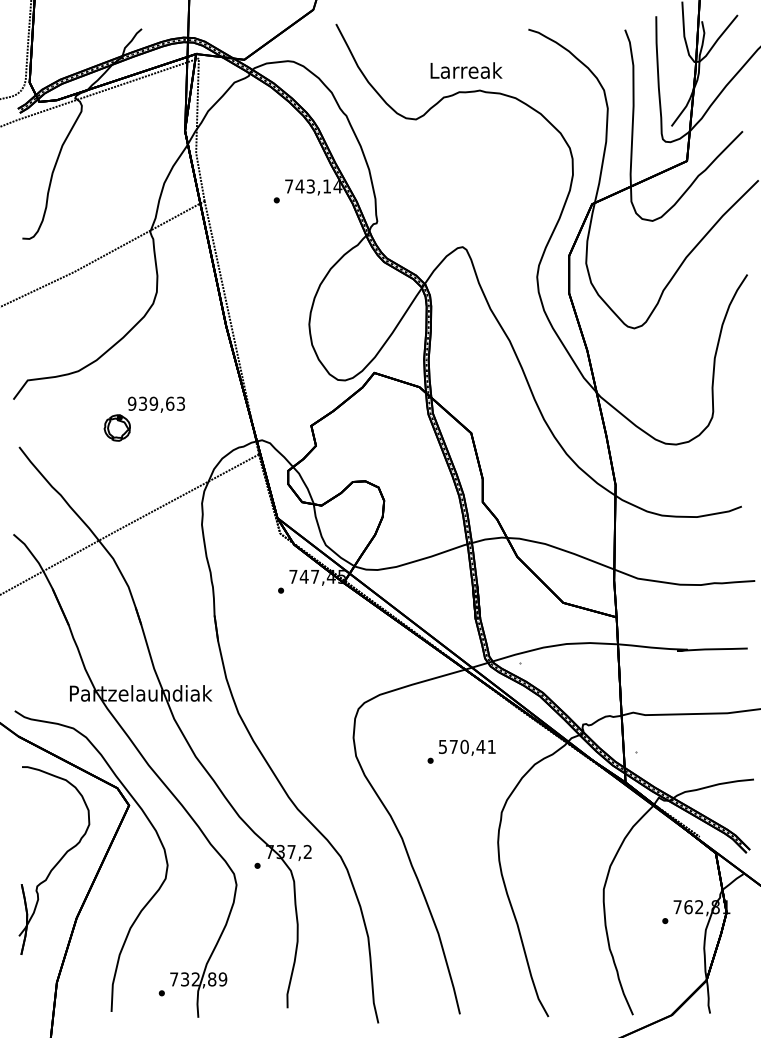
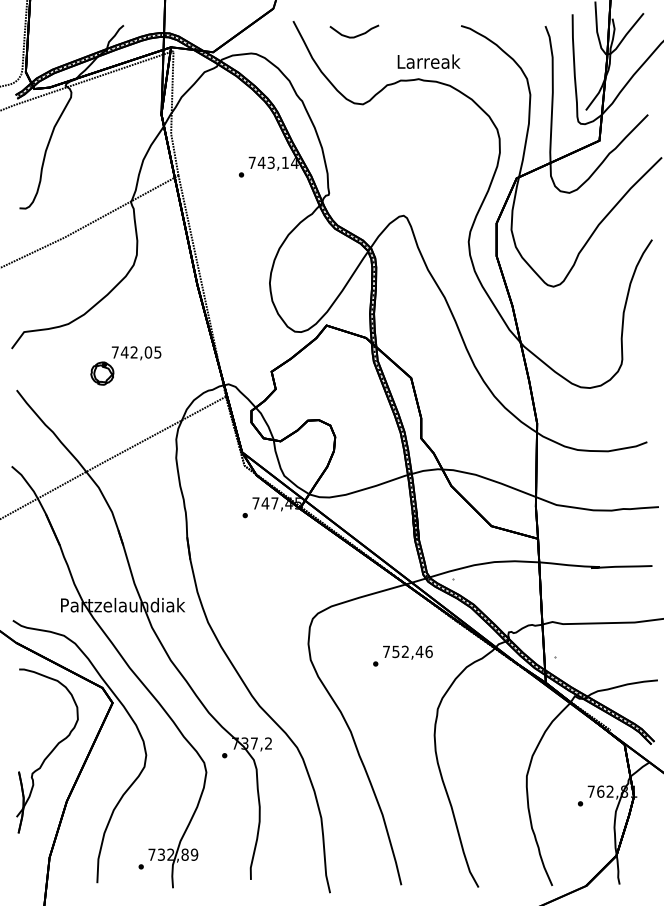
curve: (407, 40) -> (355, 35), added
text: (465, 70) -> (428, 61), moved
text: (156, 403) -> (136, 352), 939,63 -> 742,05
text: (467, 746) -> (407, 651), 570,41 -> 752,46

